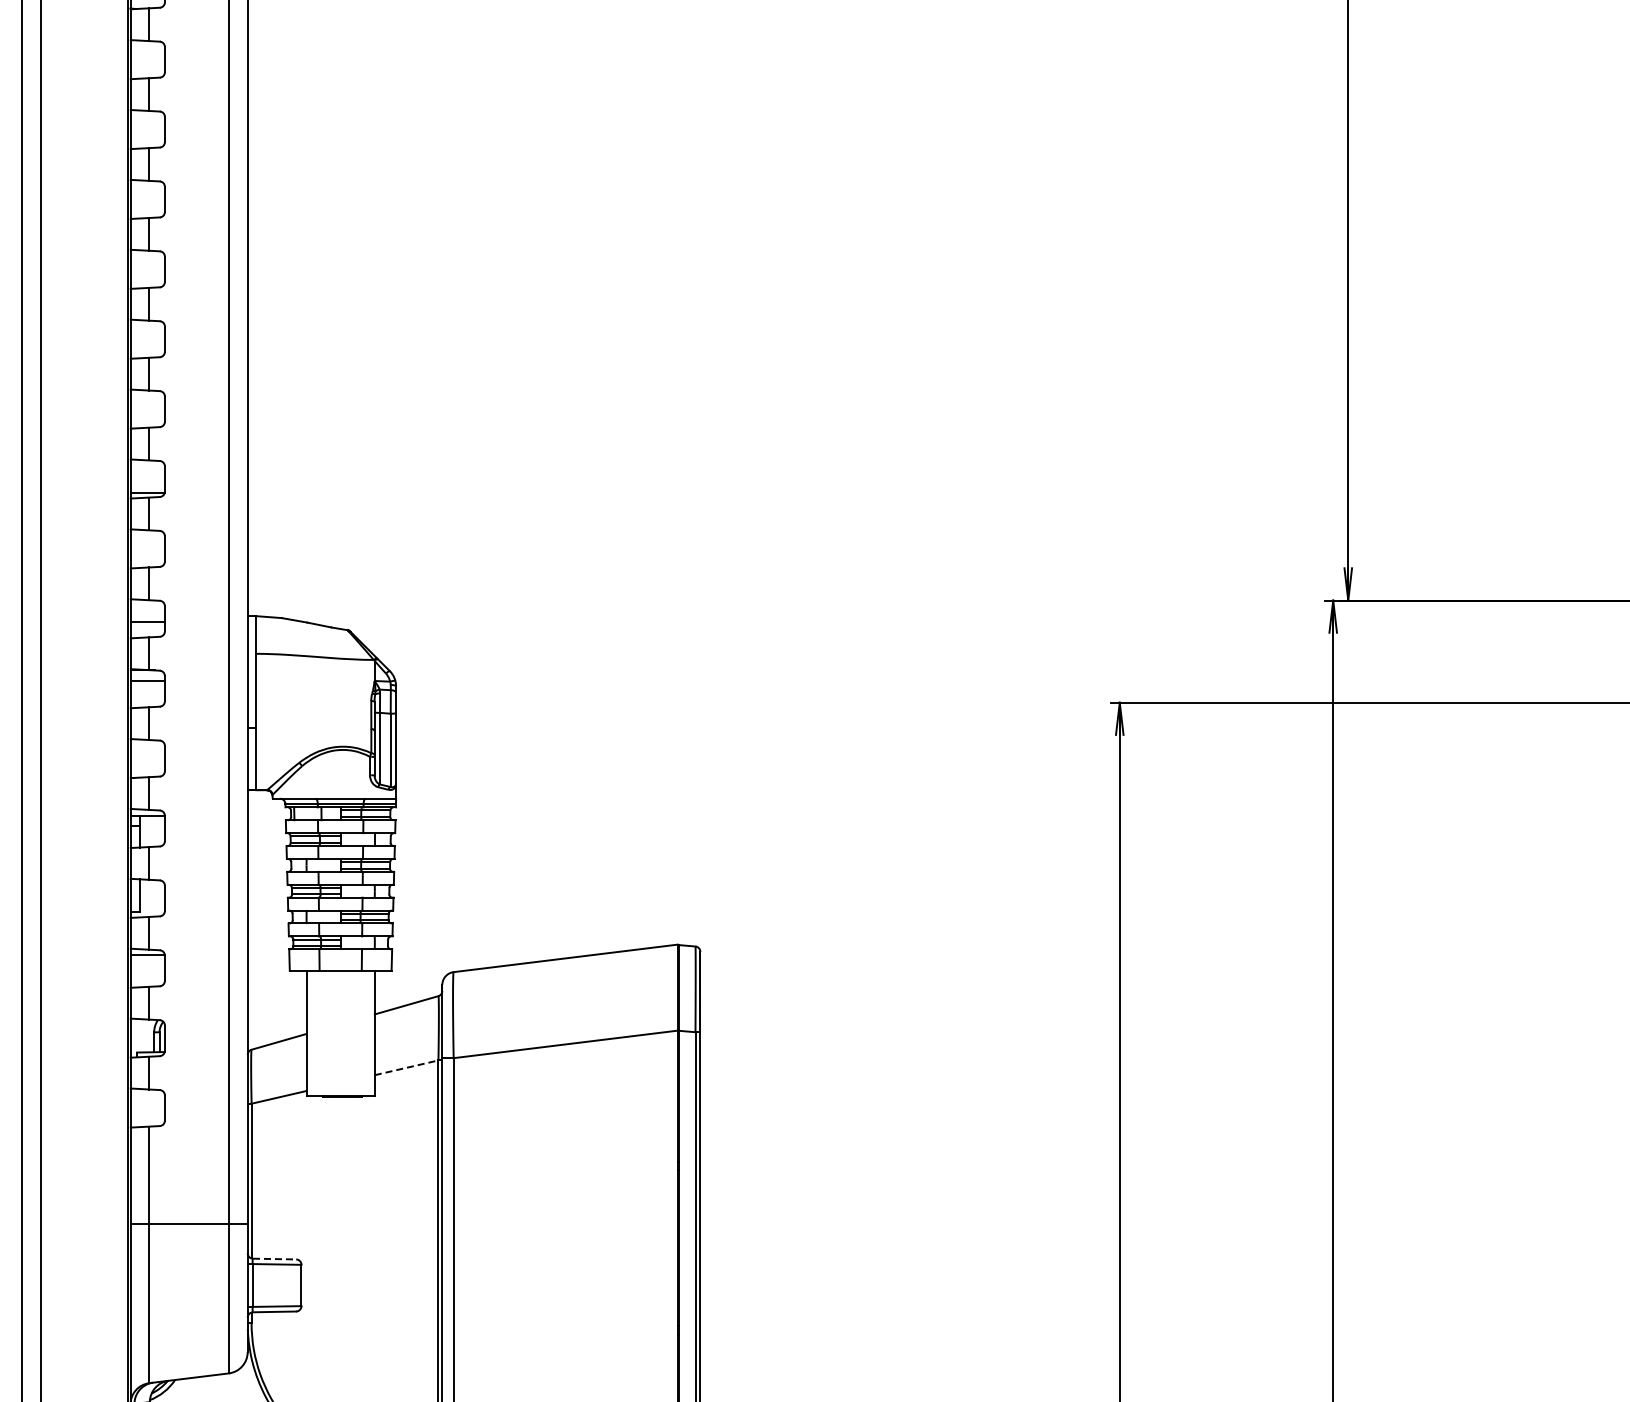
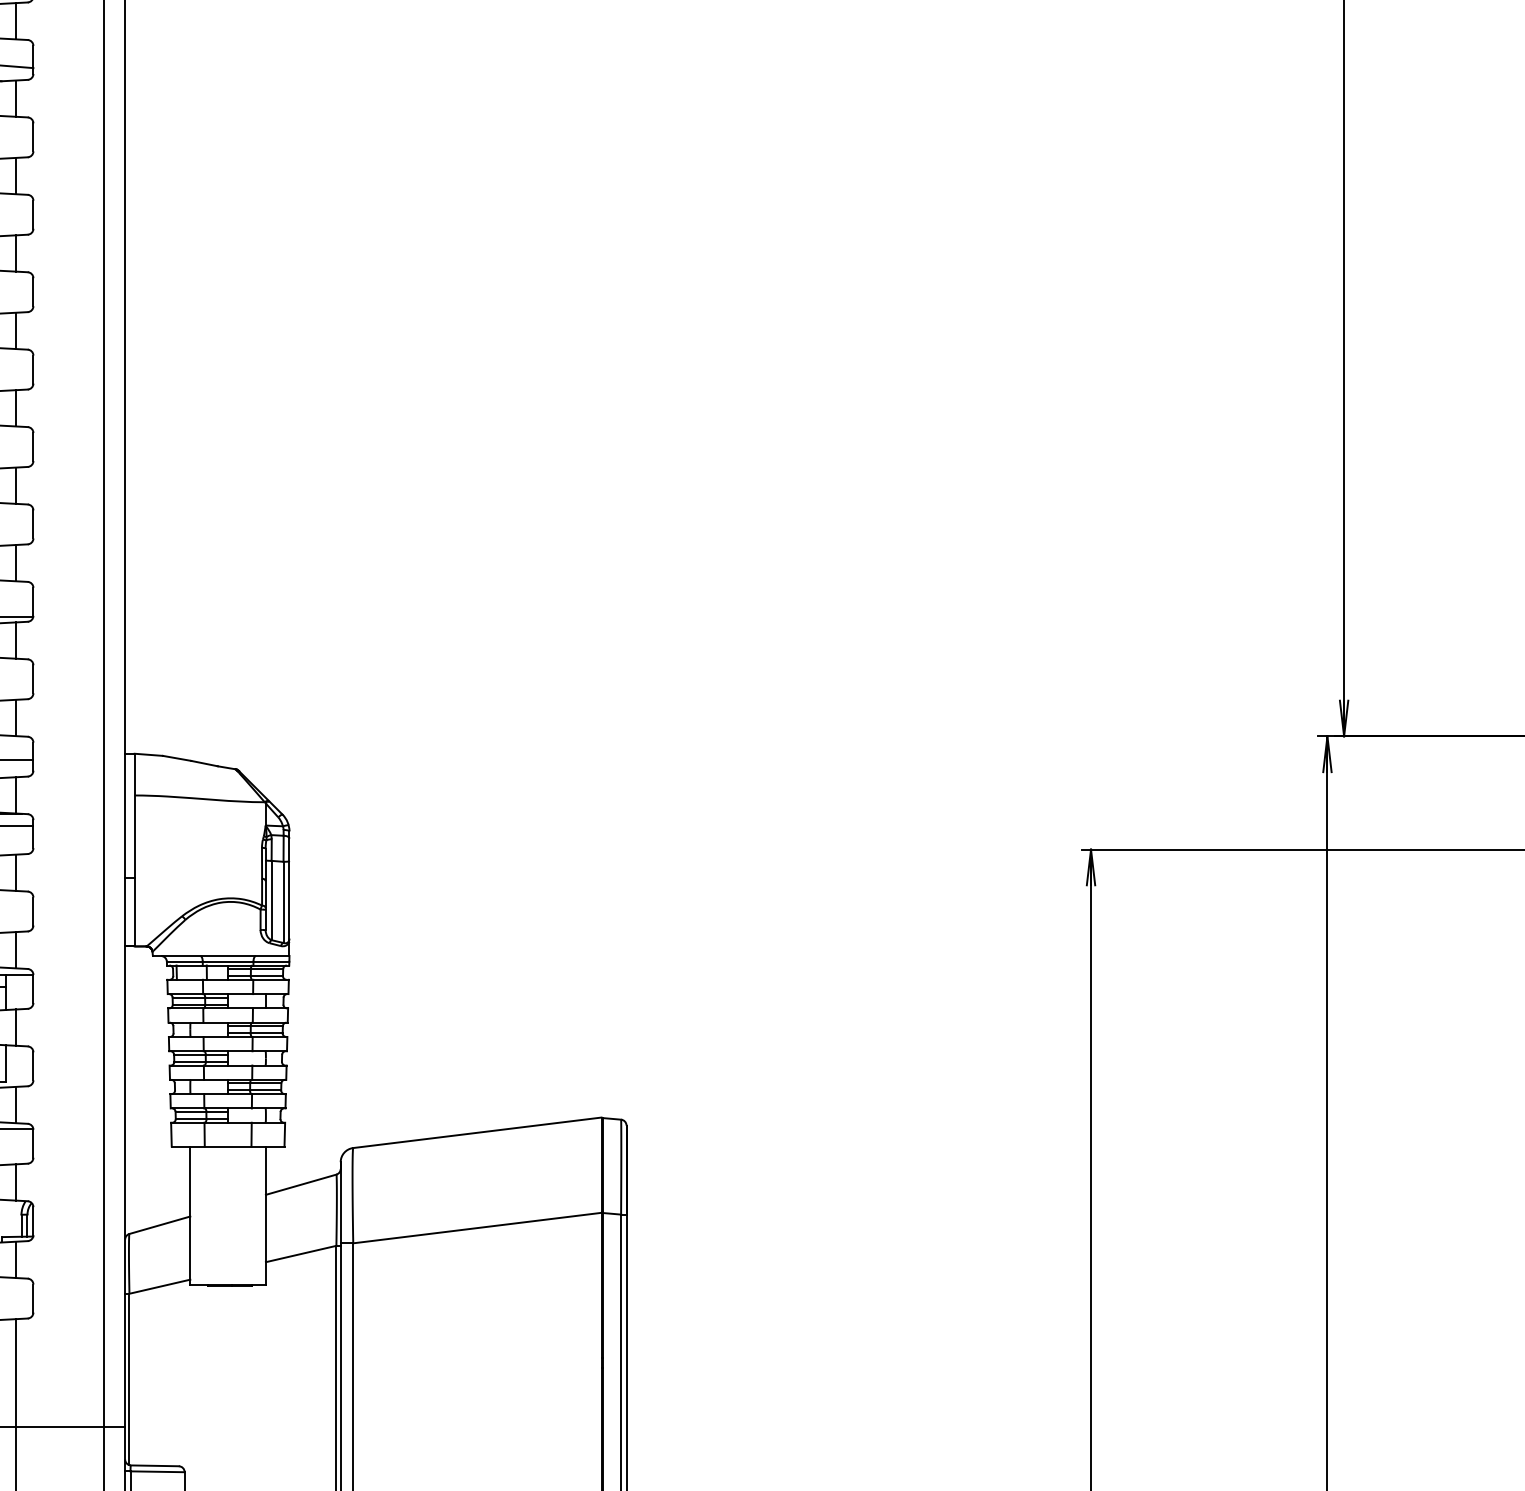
line: (406, 1067) -> (301, 1253), dashed -> solid
line: (274, 1259) -> (154, 1466), dashed -> solid

